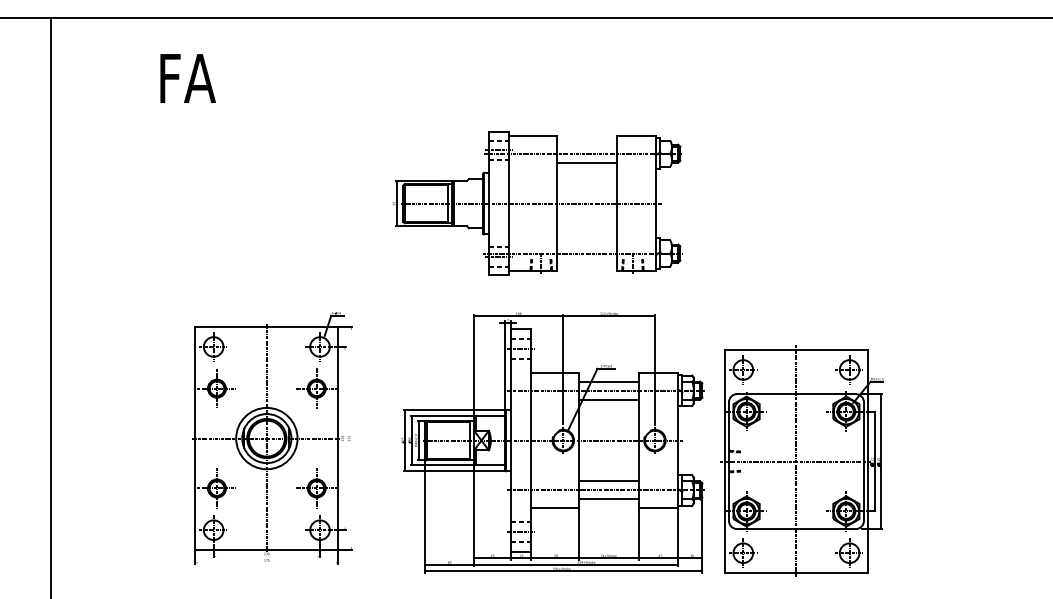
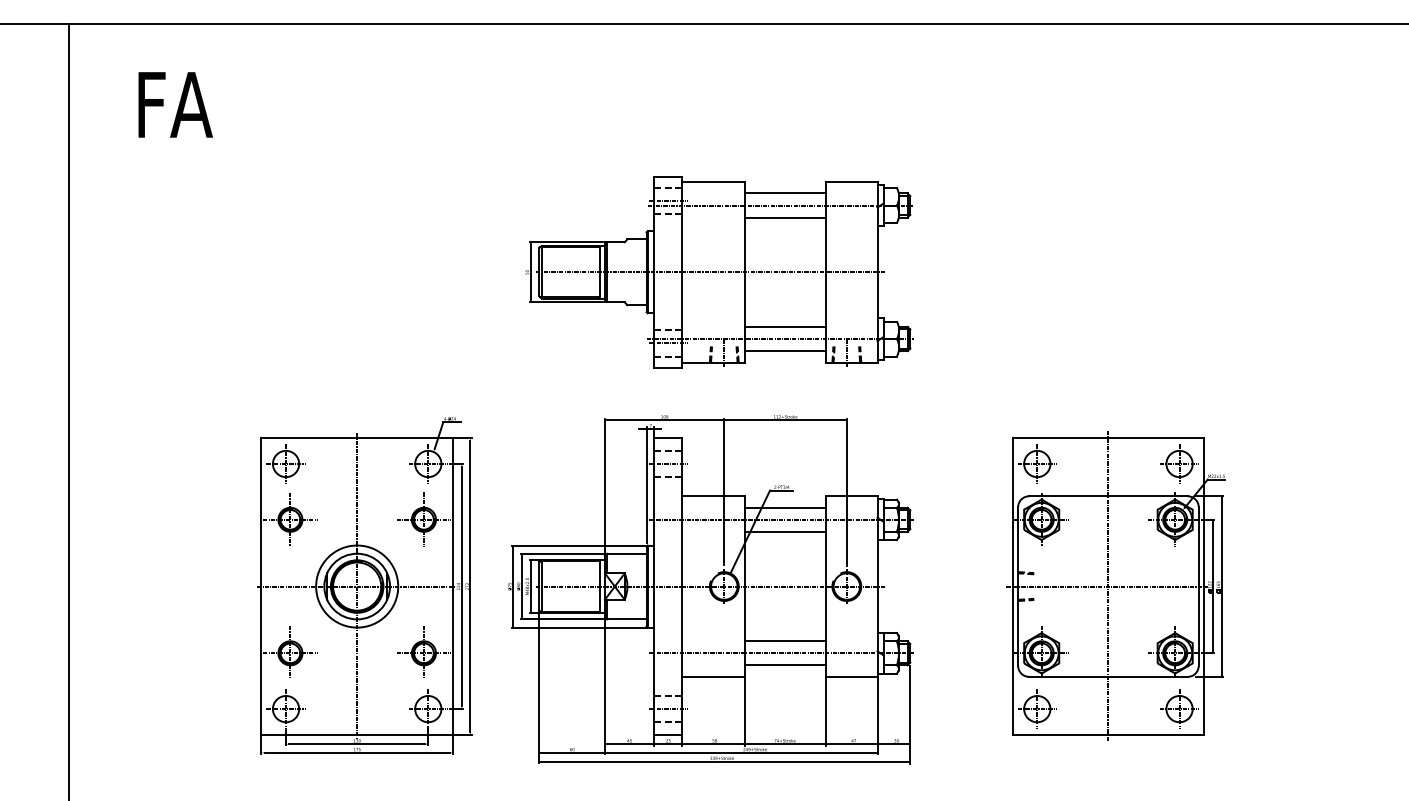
text: (187, 78) -> (174, 104), moved
line: (586, 144) -> (784, 193), added
line: (586, 244) -> (784, 326), added
line: (586, 262) -> (784, 351), added
line: (344, 438) -> (461, 586), added
line: (351, 438) -> (470, 586), added
part: (552, 442) -> (709, 589), moved
part: (801, 460) -> (1115, 585), moved
line: (266, 556) -> (356, 744), added
line: (266, 562) -> (356, 752), added

